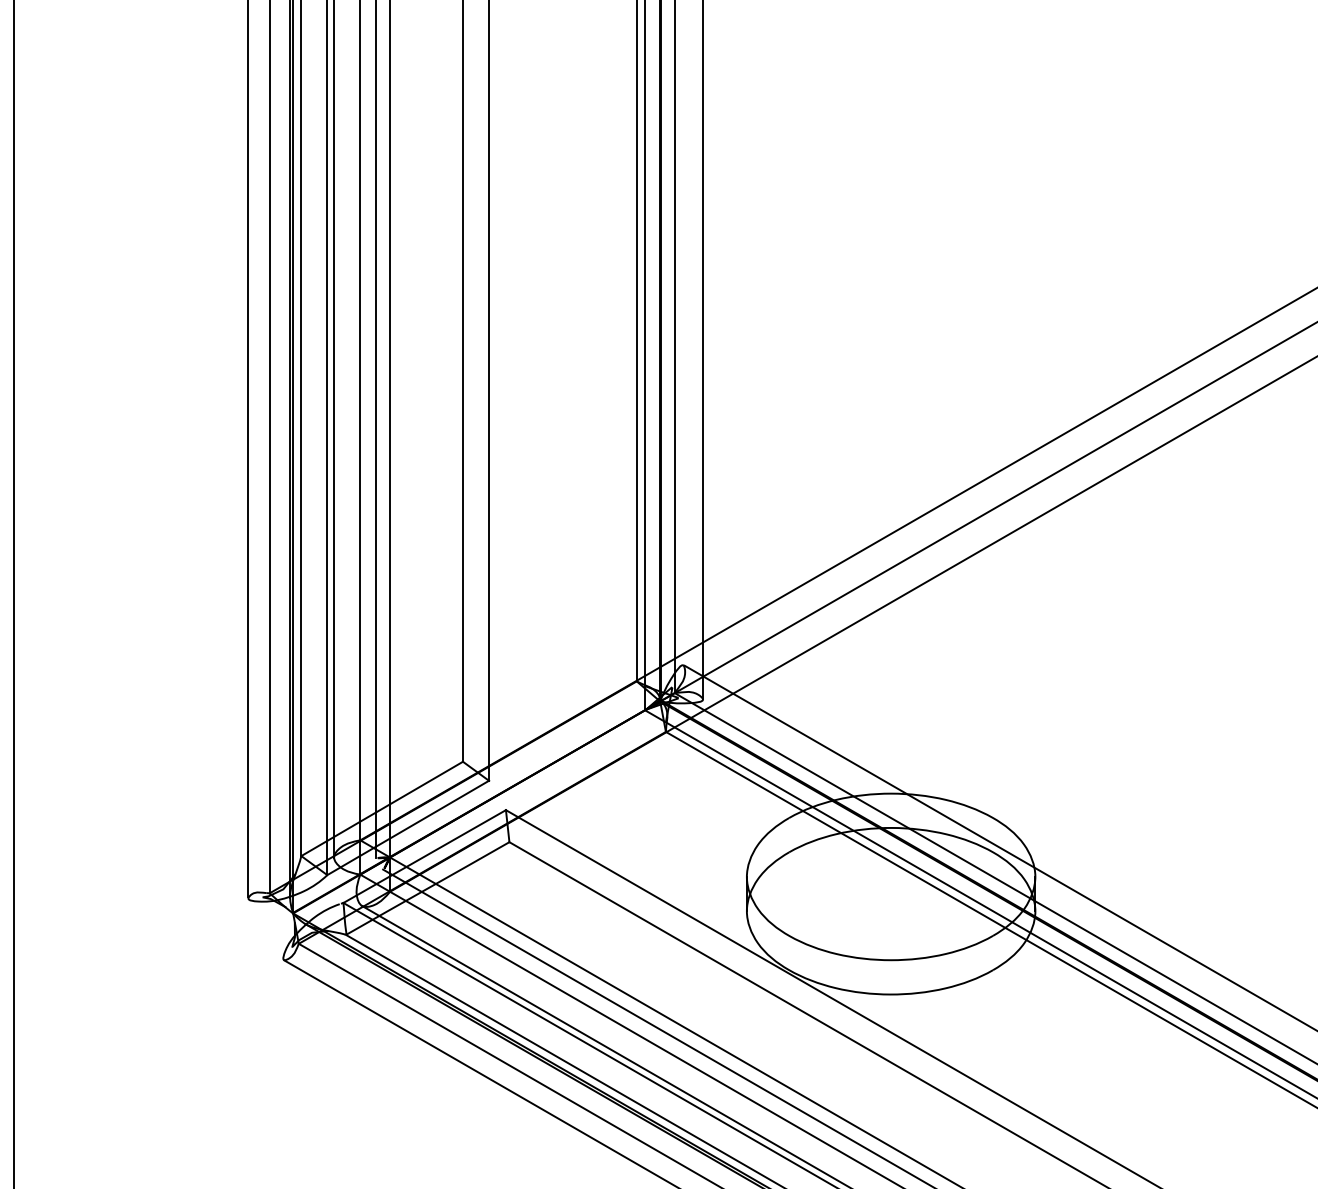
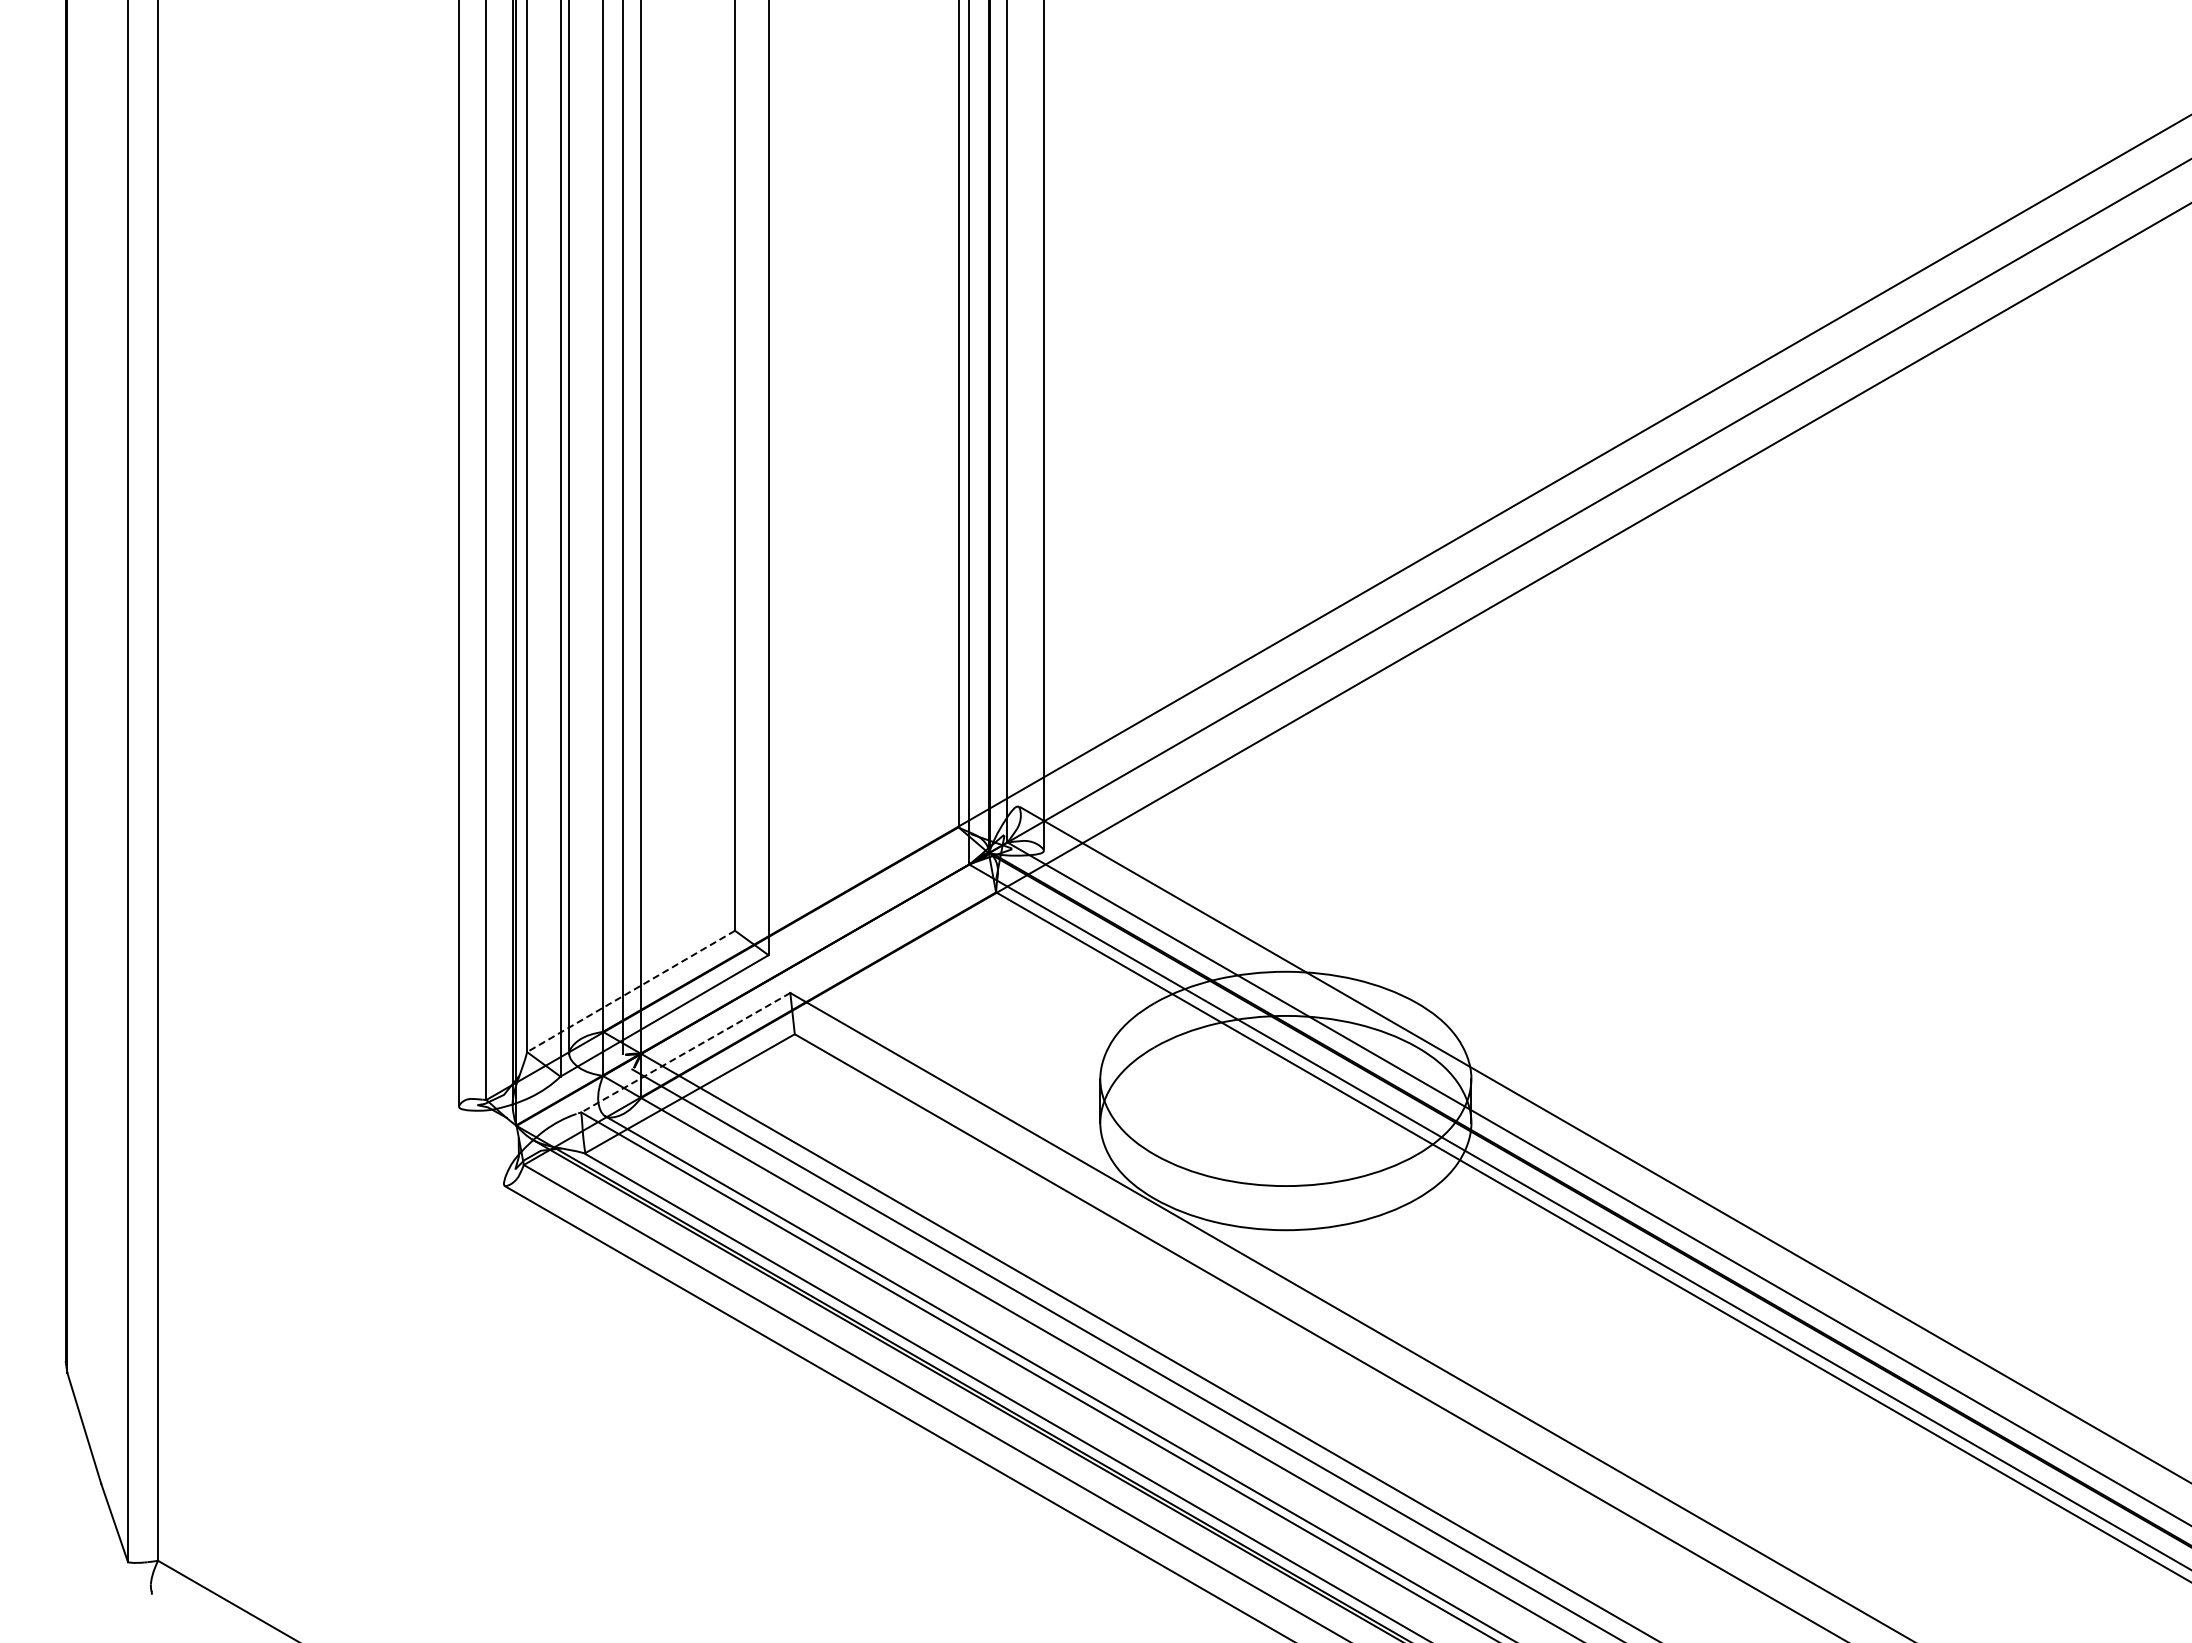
line: (381, 808) -> (630, 991), solid -> dashed
line: (424, 856) -> (685, 1052), solid -> dashed

